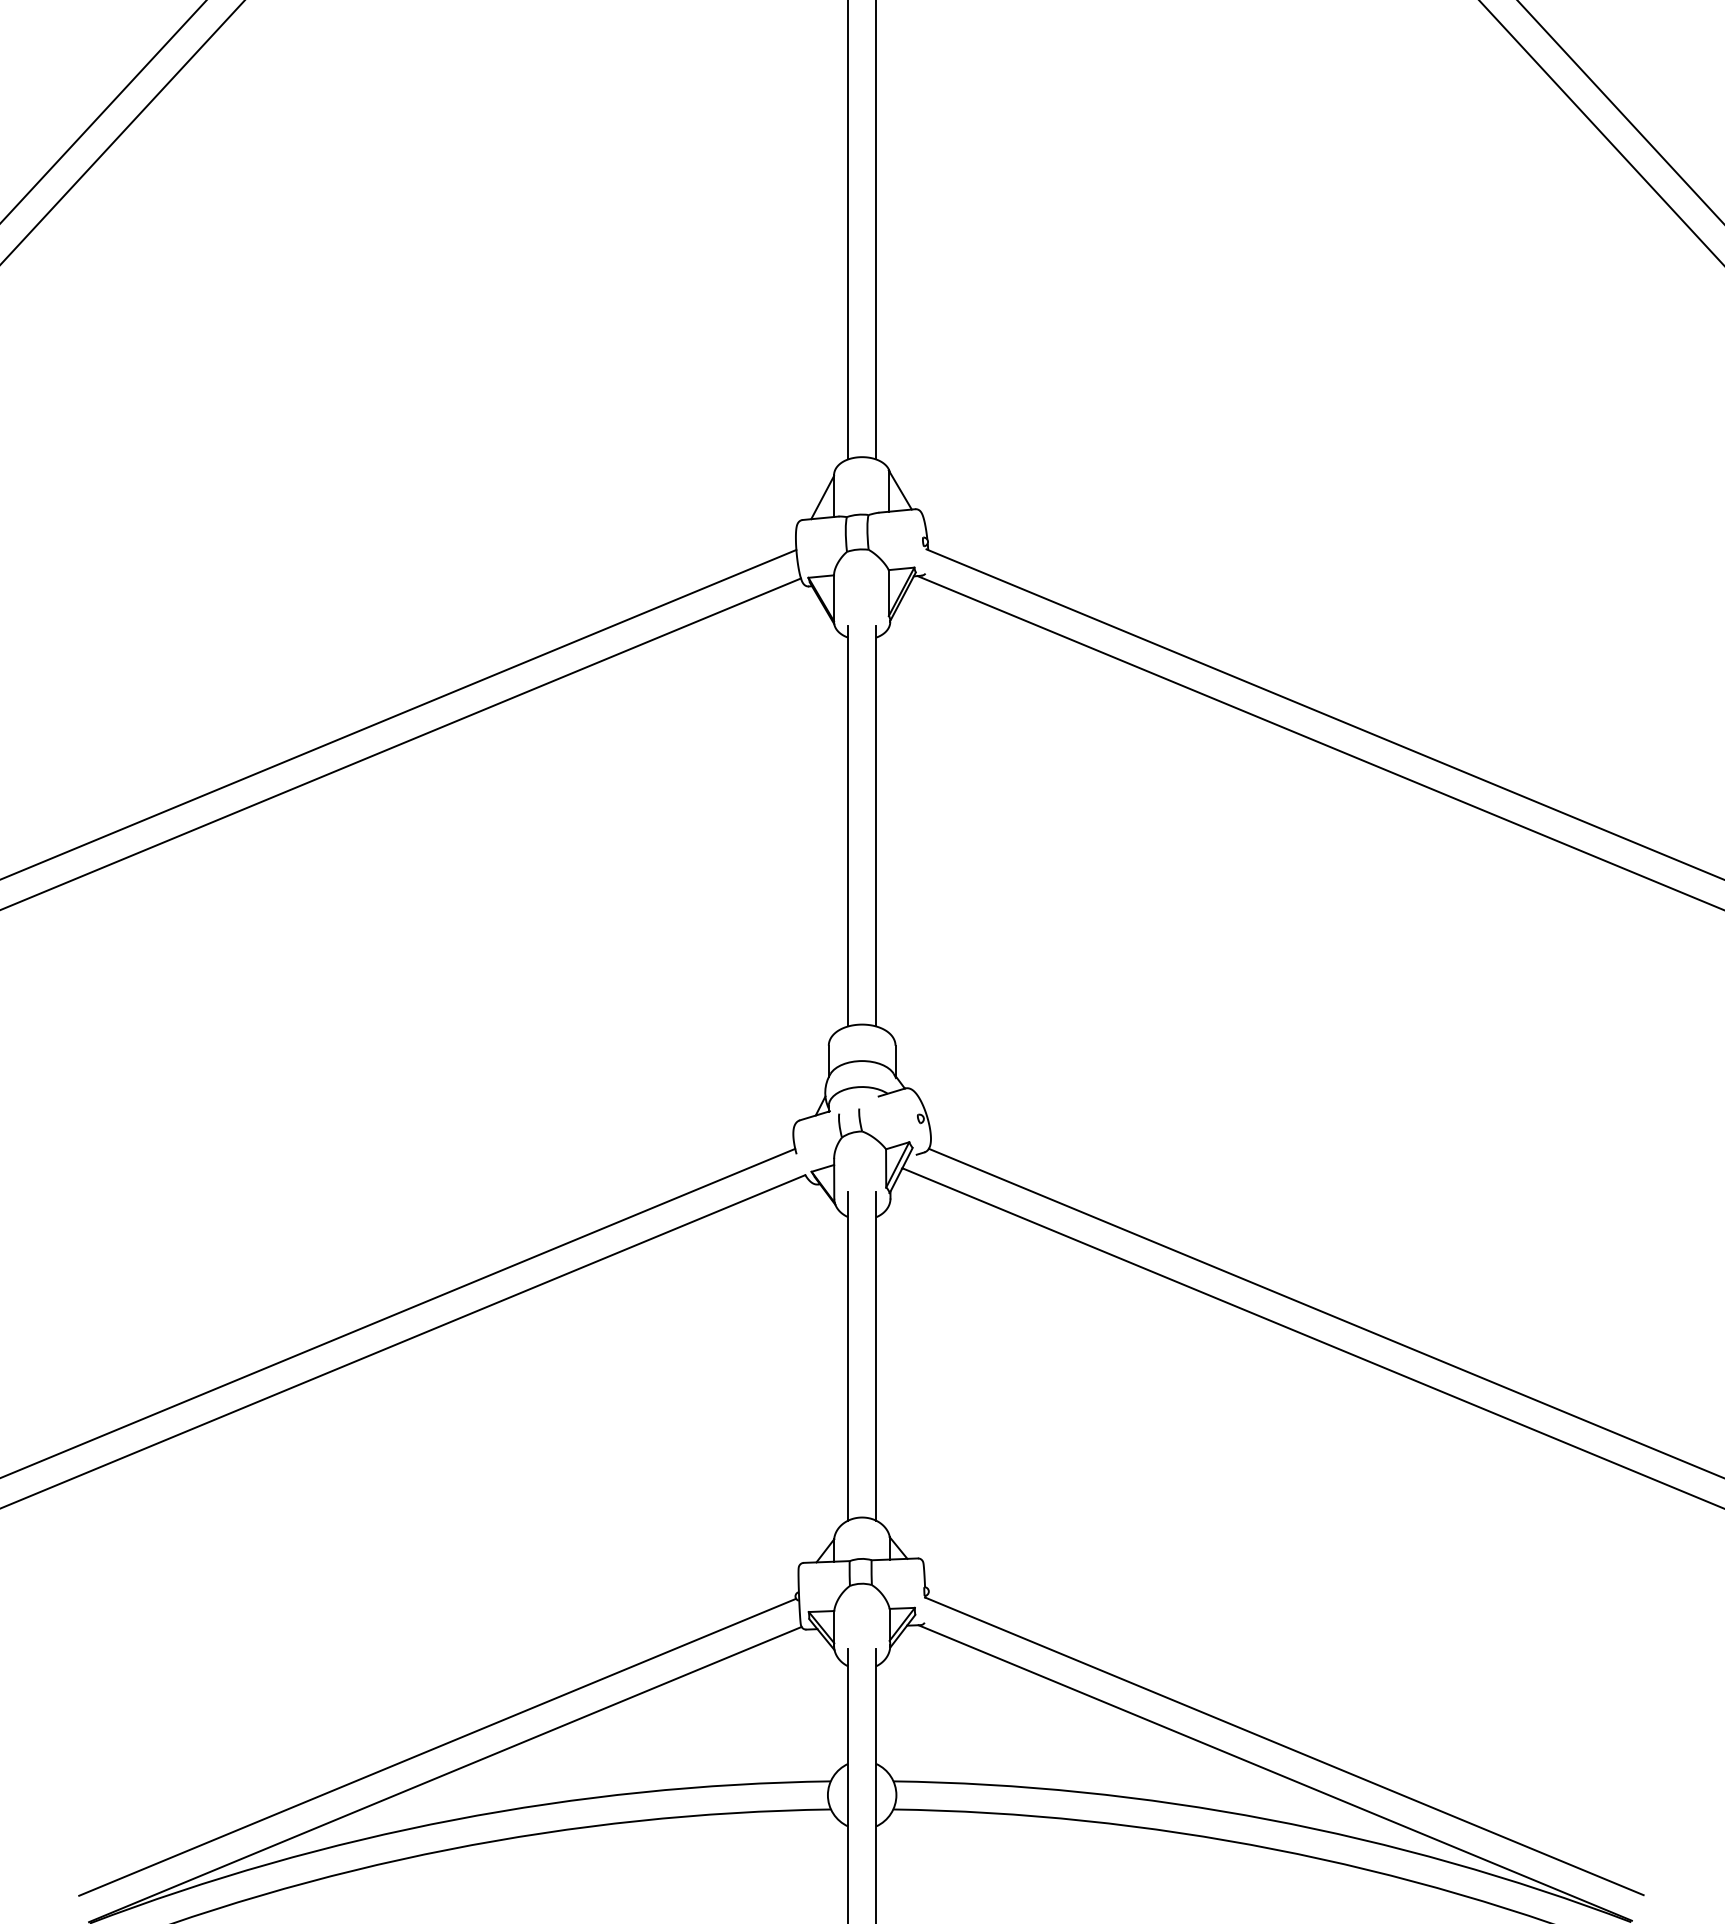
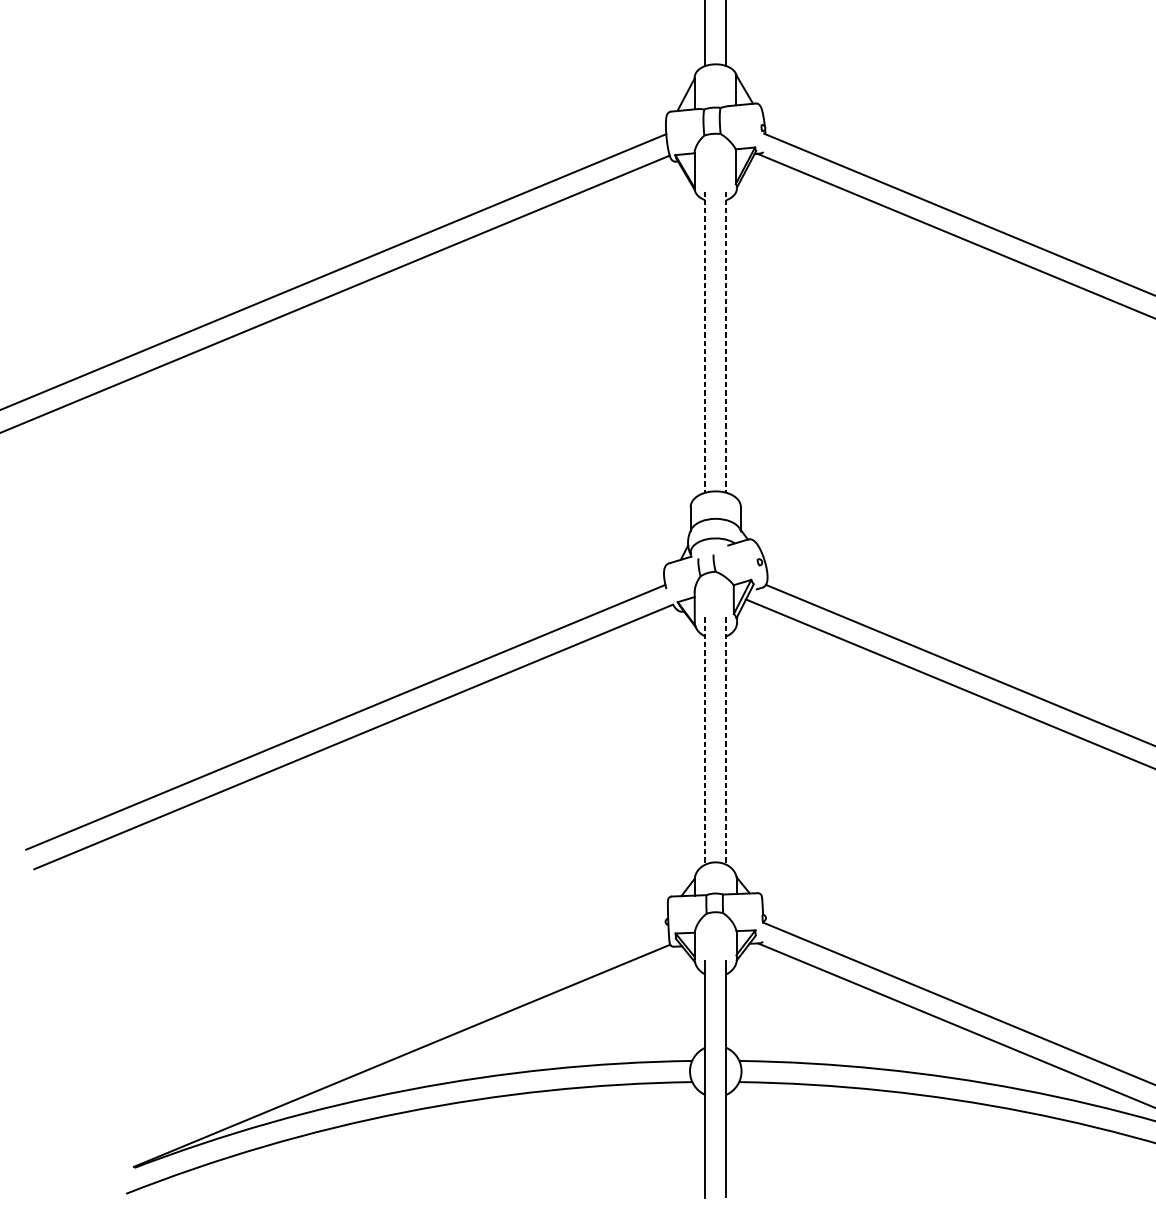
line: (848, 826) -> (705, 342), solid -> dashed
line: (876, 826) -> (726, 342), solid -> dashed
line: (848, 1356) -> (705, 741), solid -> dashed
line: (876, 1356) -> (726, 741), solid -> dashed
line: (437, 1746) -> (396, 1034), removed

